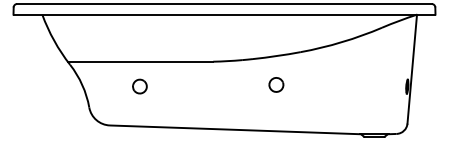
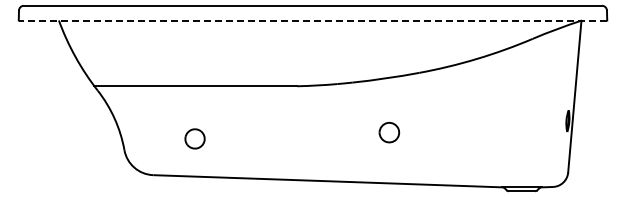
line: (224, 14) -> (312, 20), solid -> dashed
part: (276, 84) -> (389, 132), moved
part: (139, 86) -> (194, 138), moved

